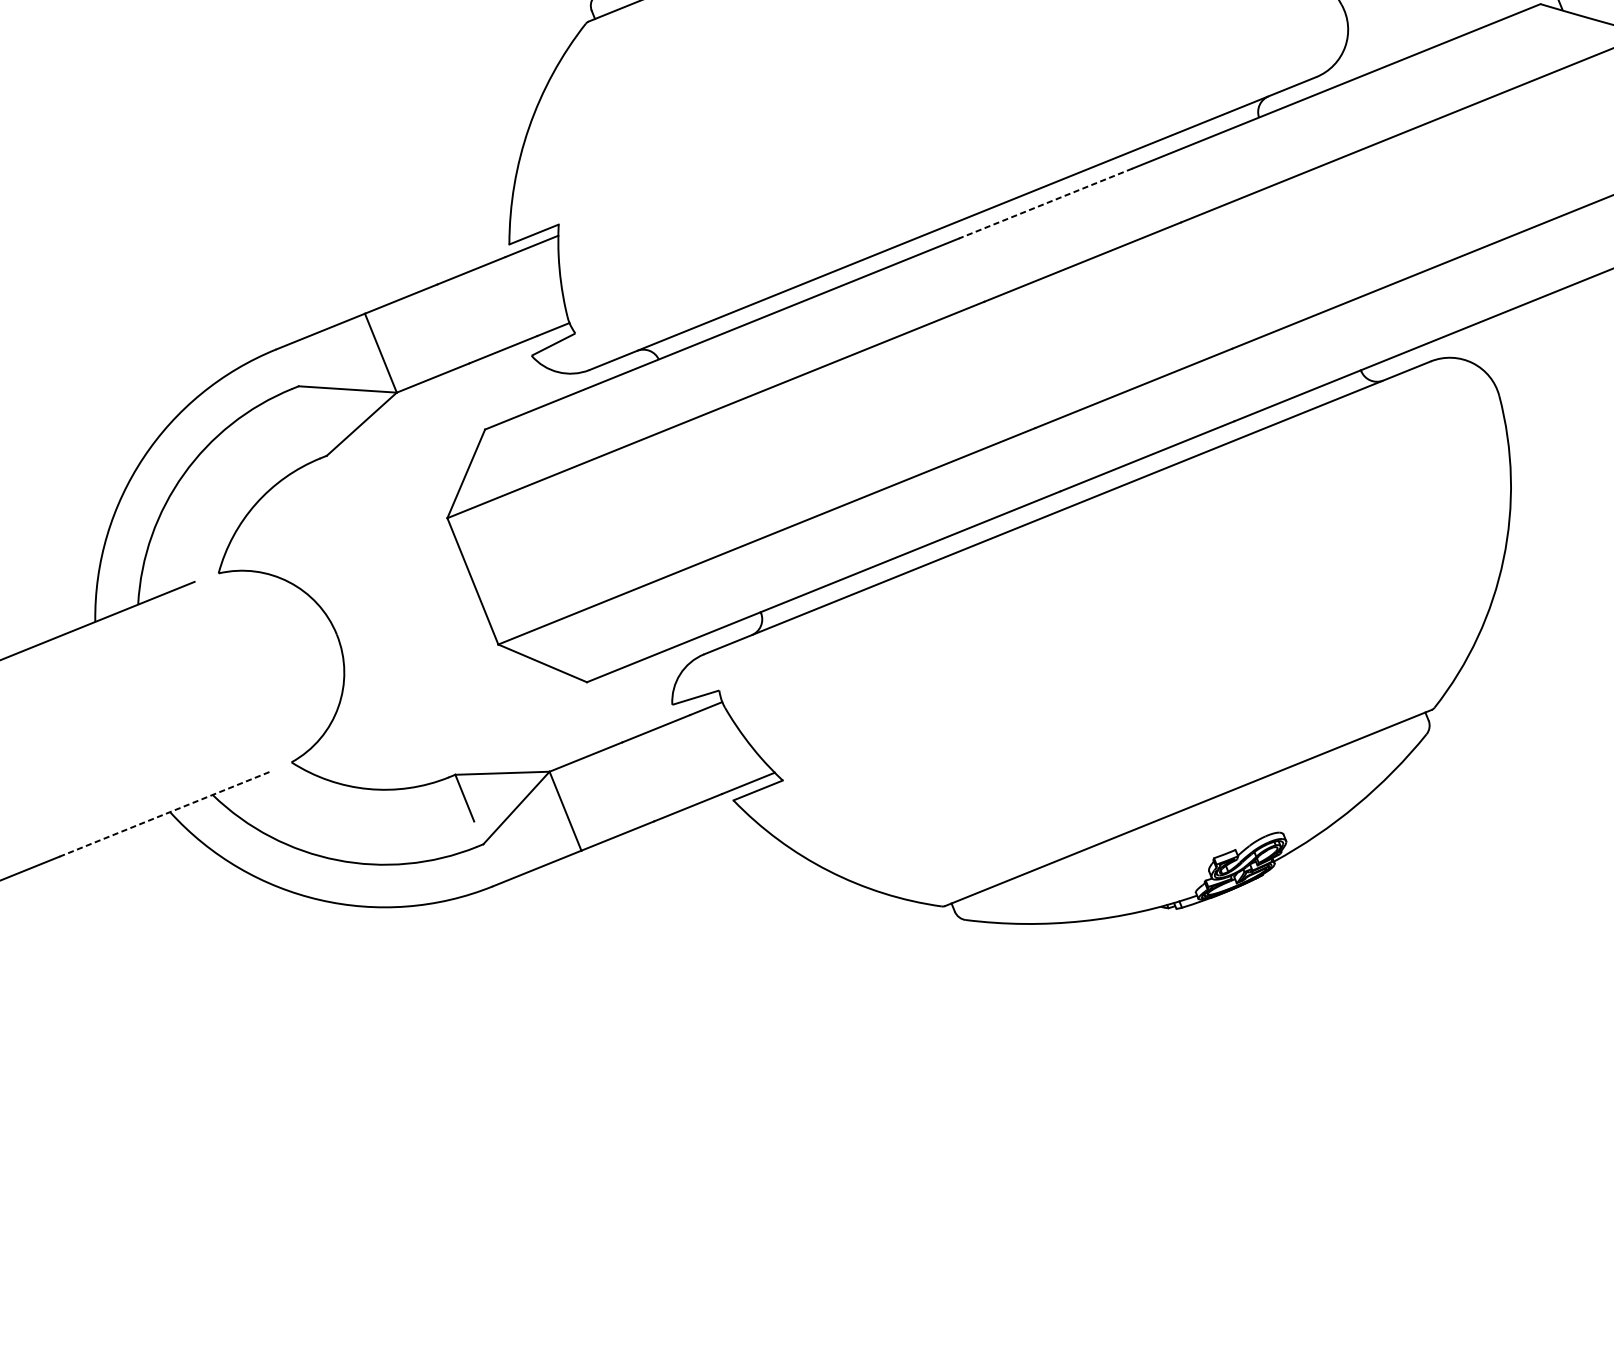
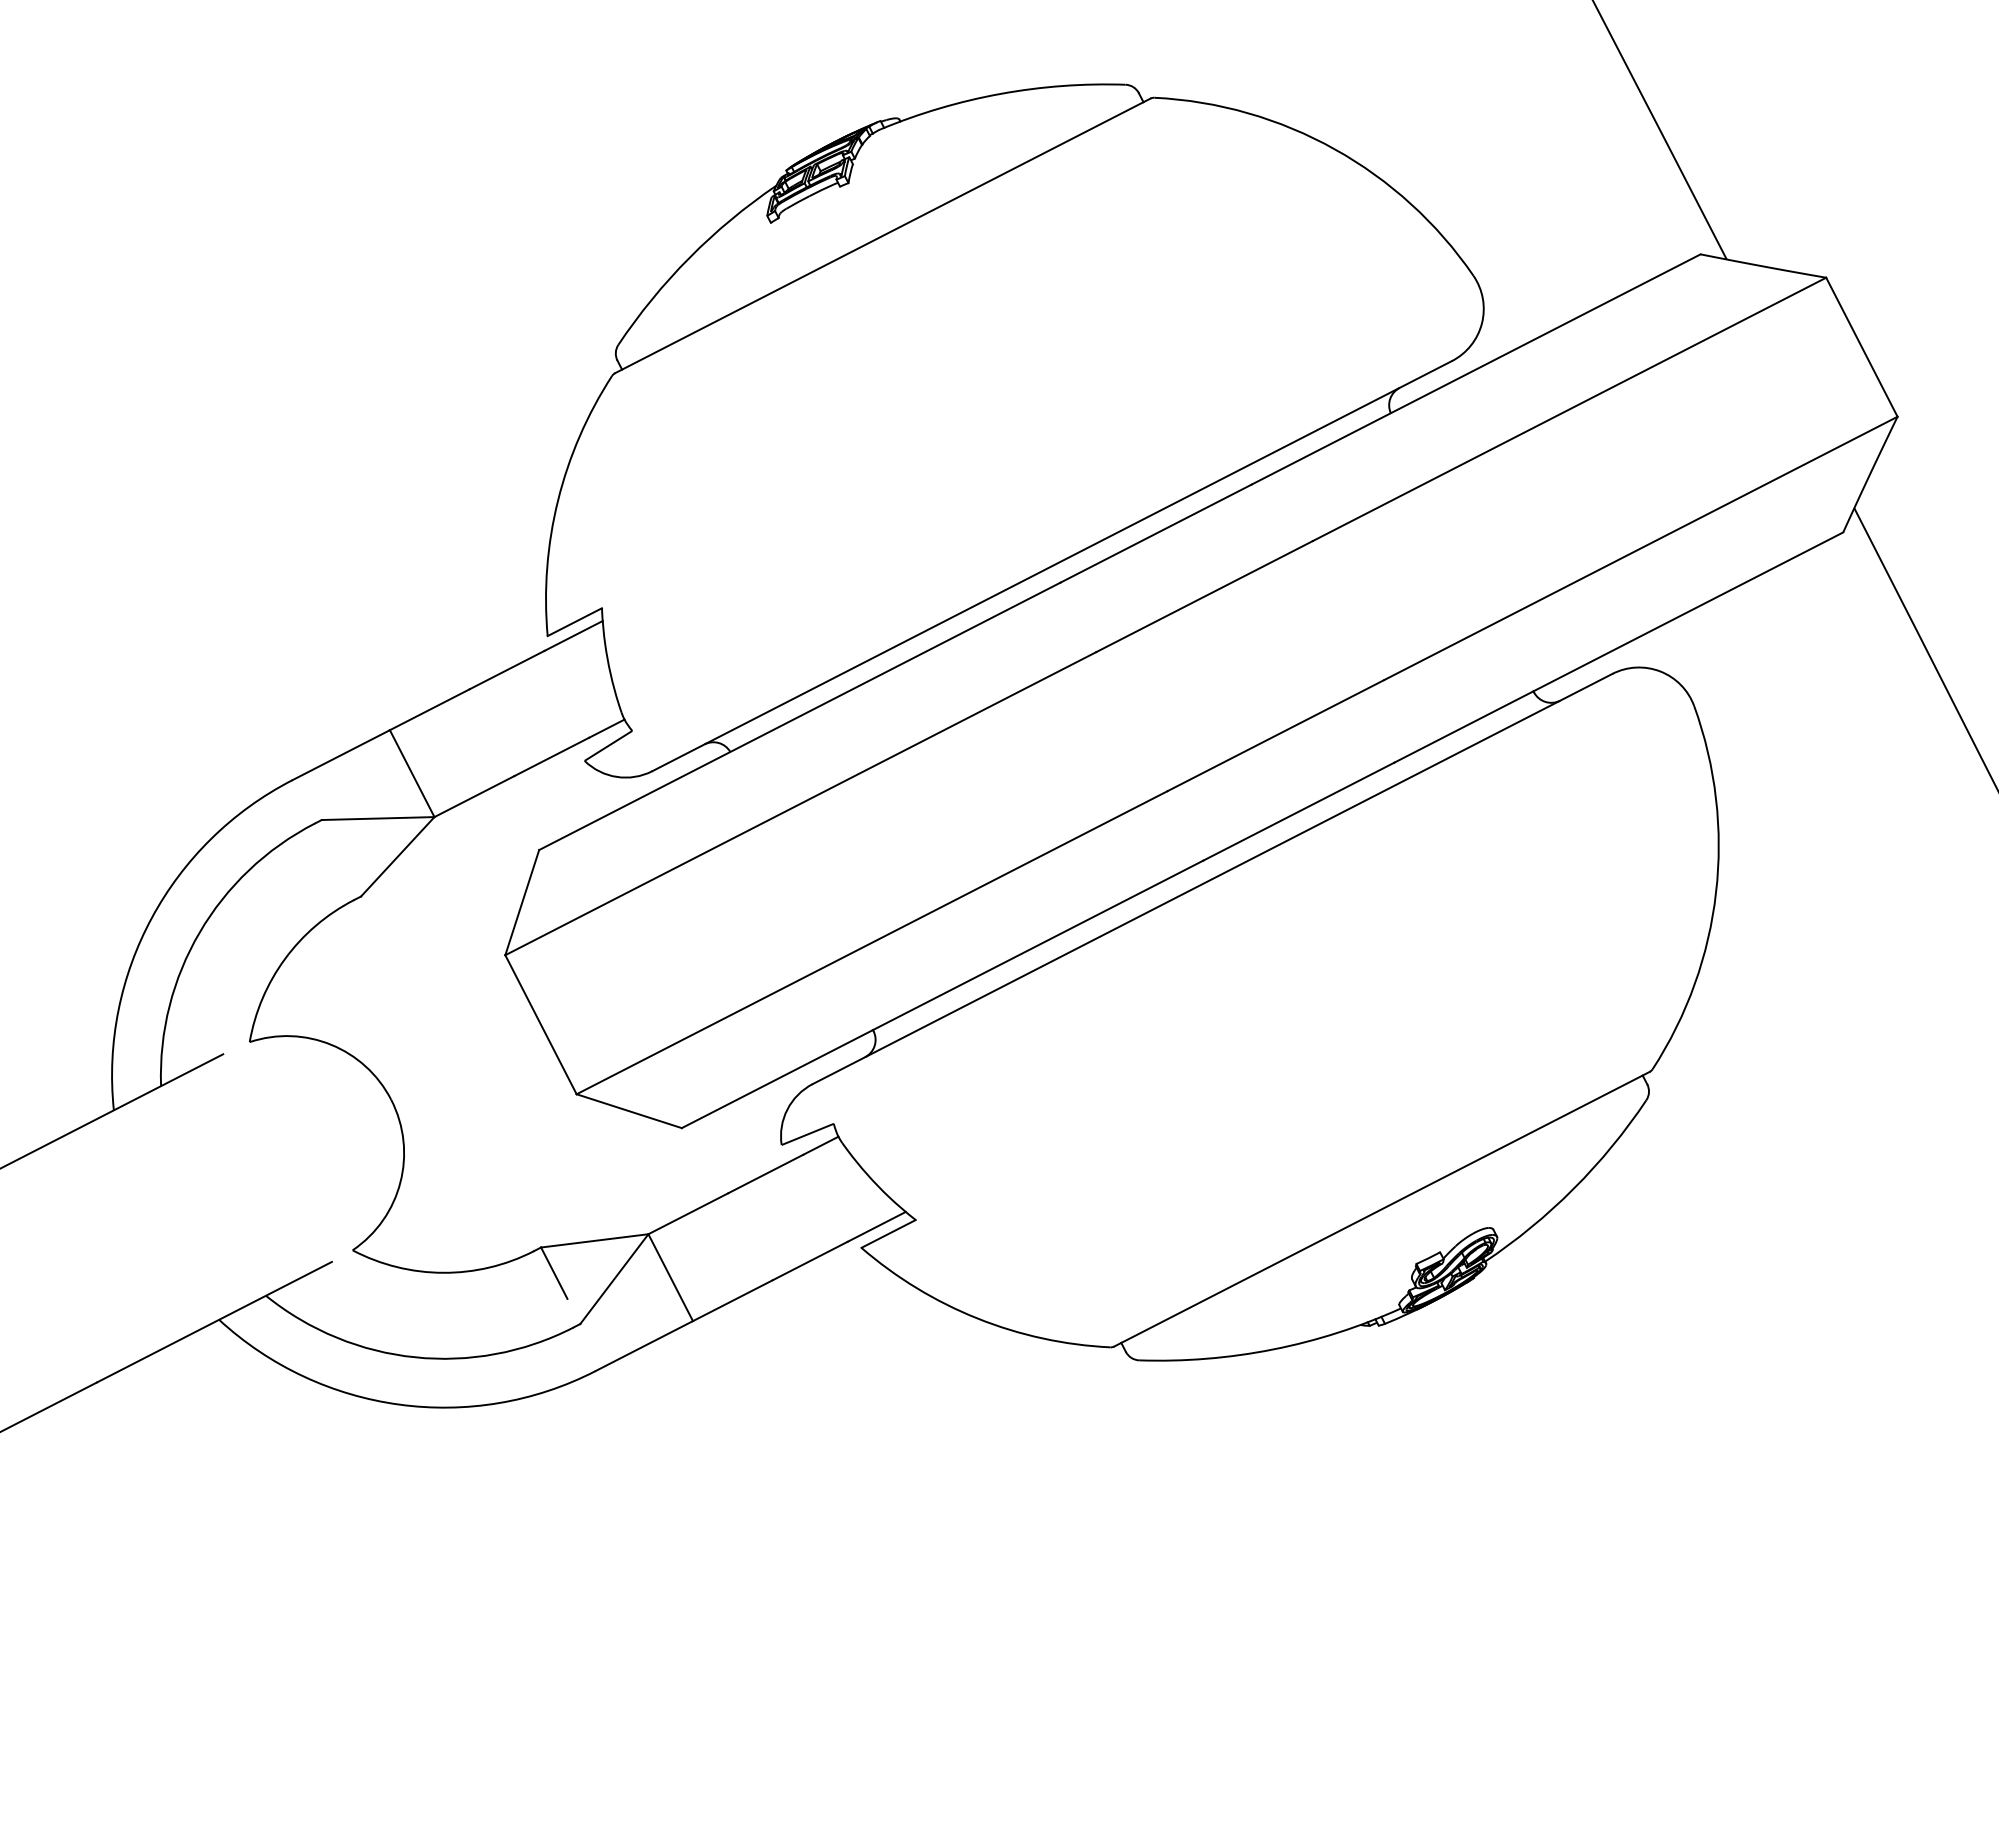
line: (1045, 203) -> (1155, 533), dashed -> solid
line: (165, 814) -> (214, 1322), dashed -> solid

